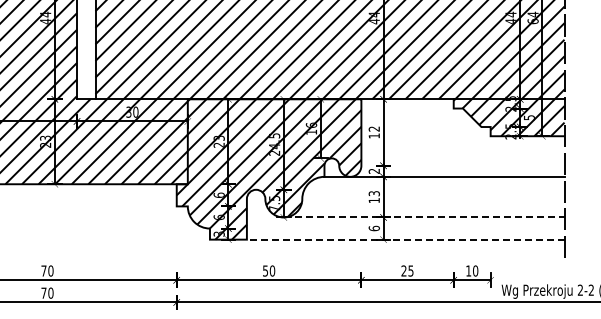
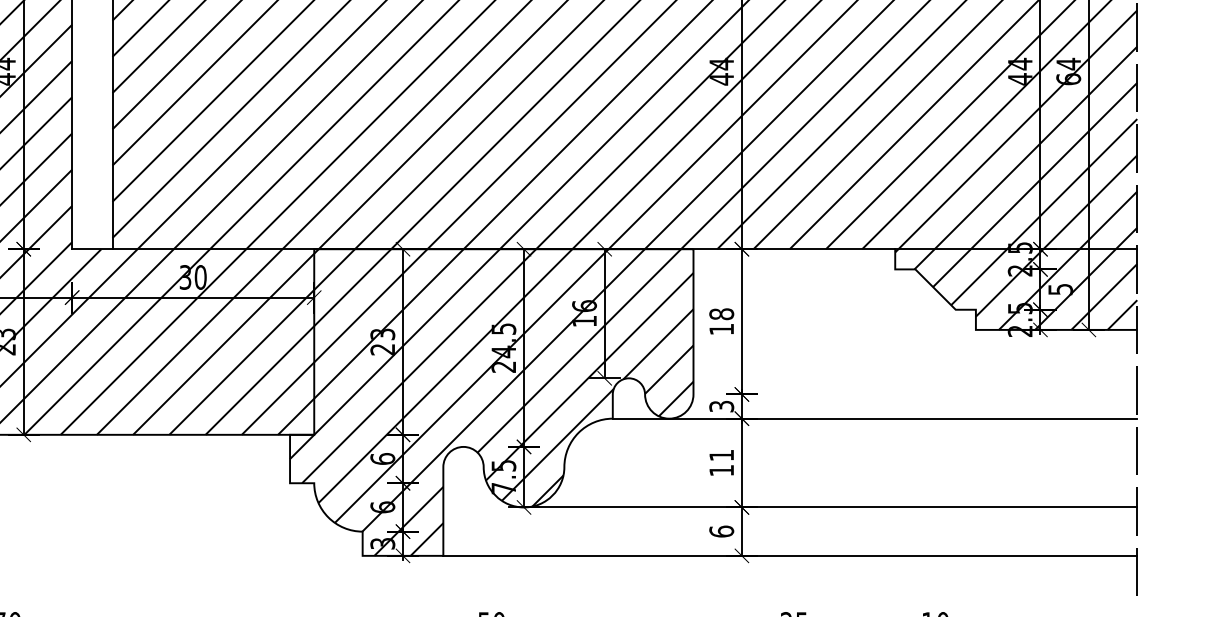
text: (373, 128) -> (719, 313), 12 -> 18
text: (374, 170) -> (722, 404), 2 -> 3
text: (373, 193) -> (719, 455), 13 -> 11
line: (424, 217) -> (831, 507), dashed -> solid
line: (405, 239) -> (789, 555), dashed -> solid

